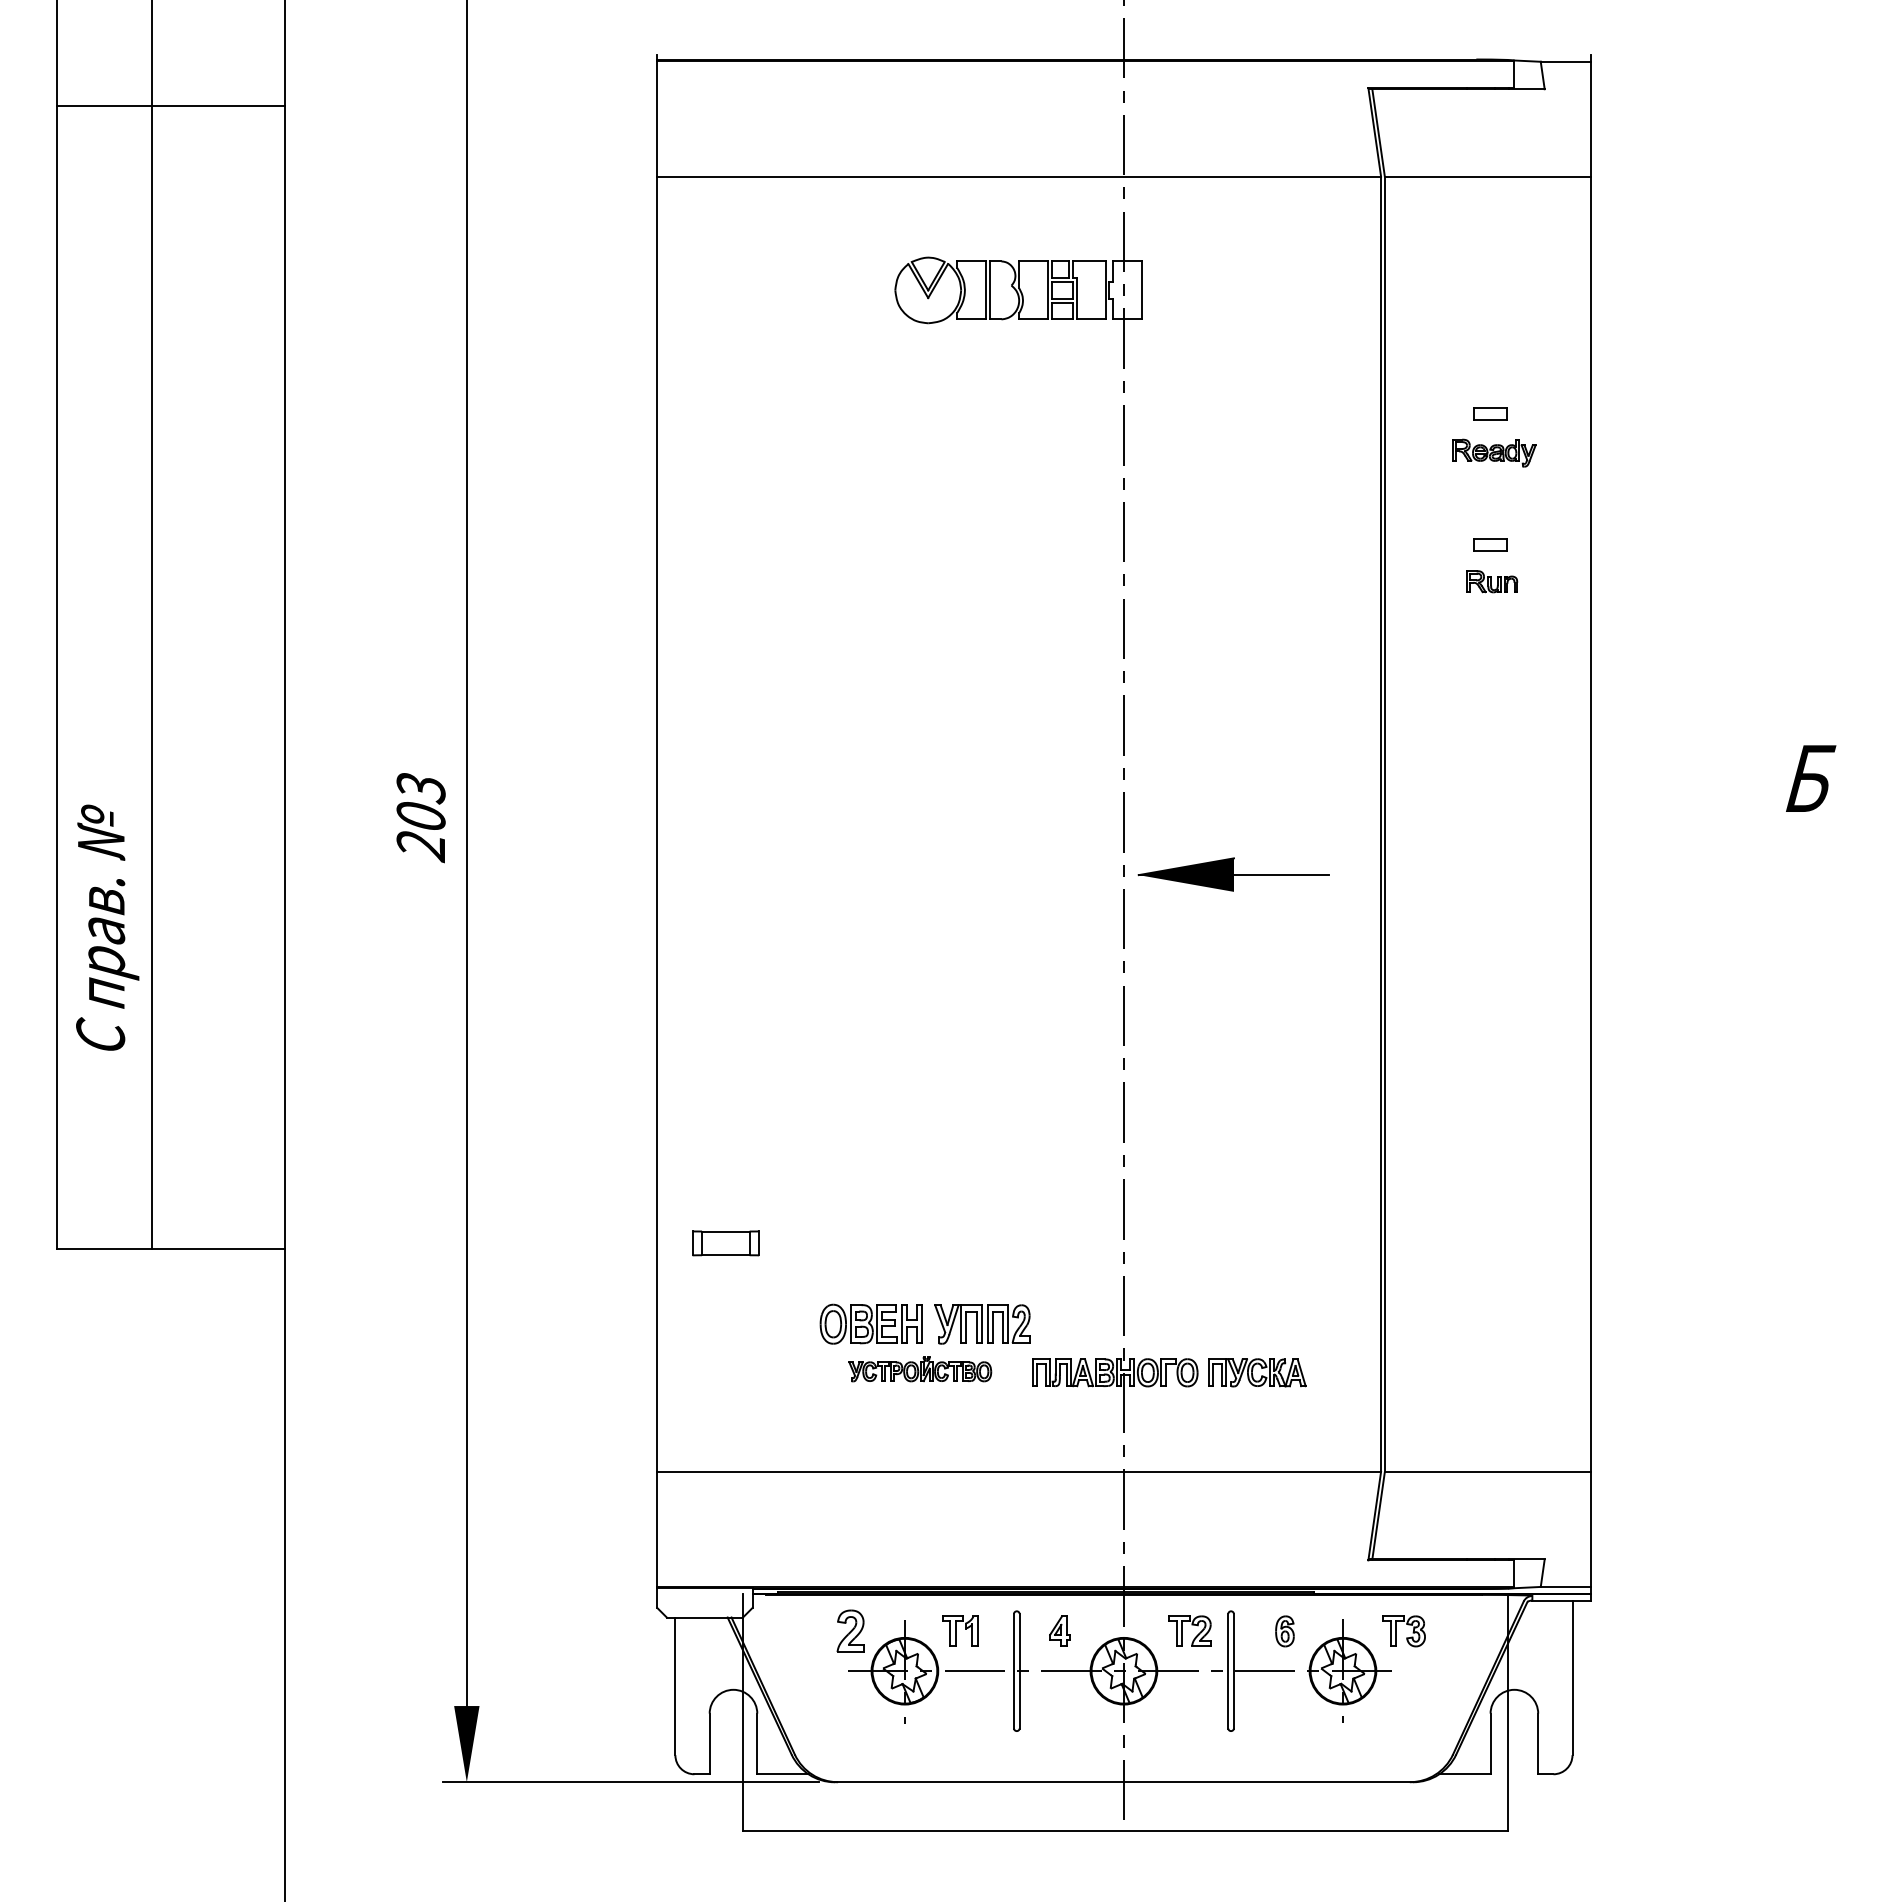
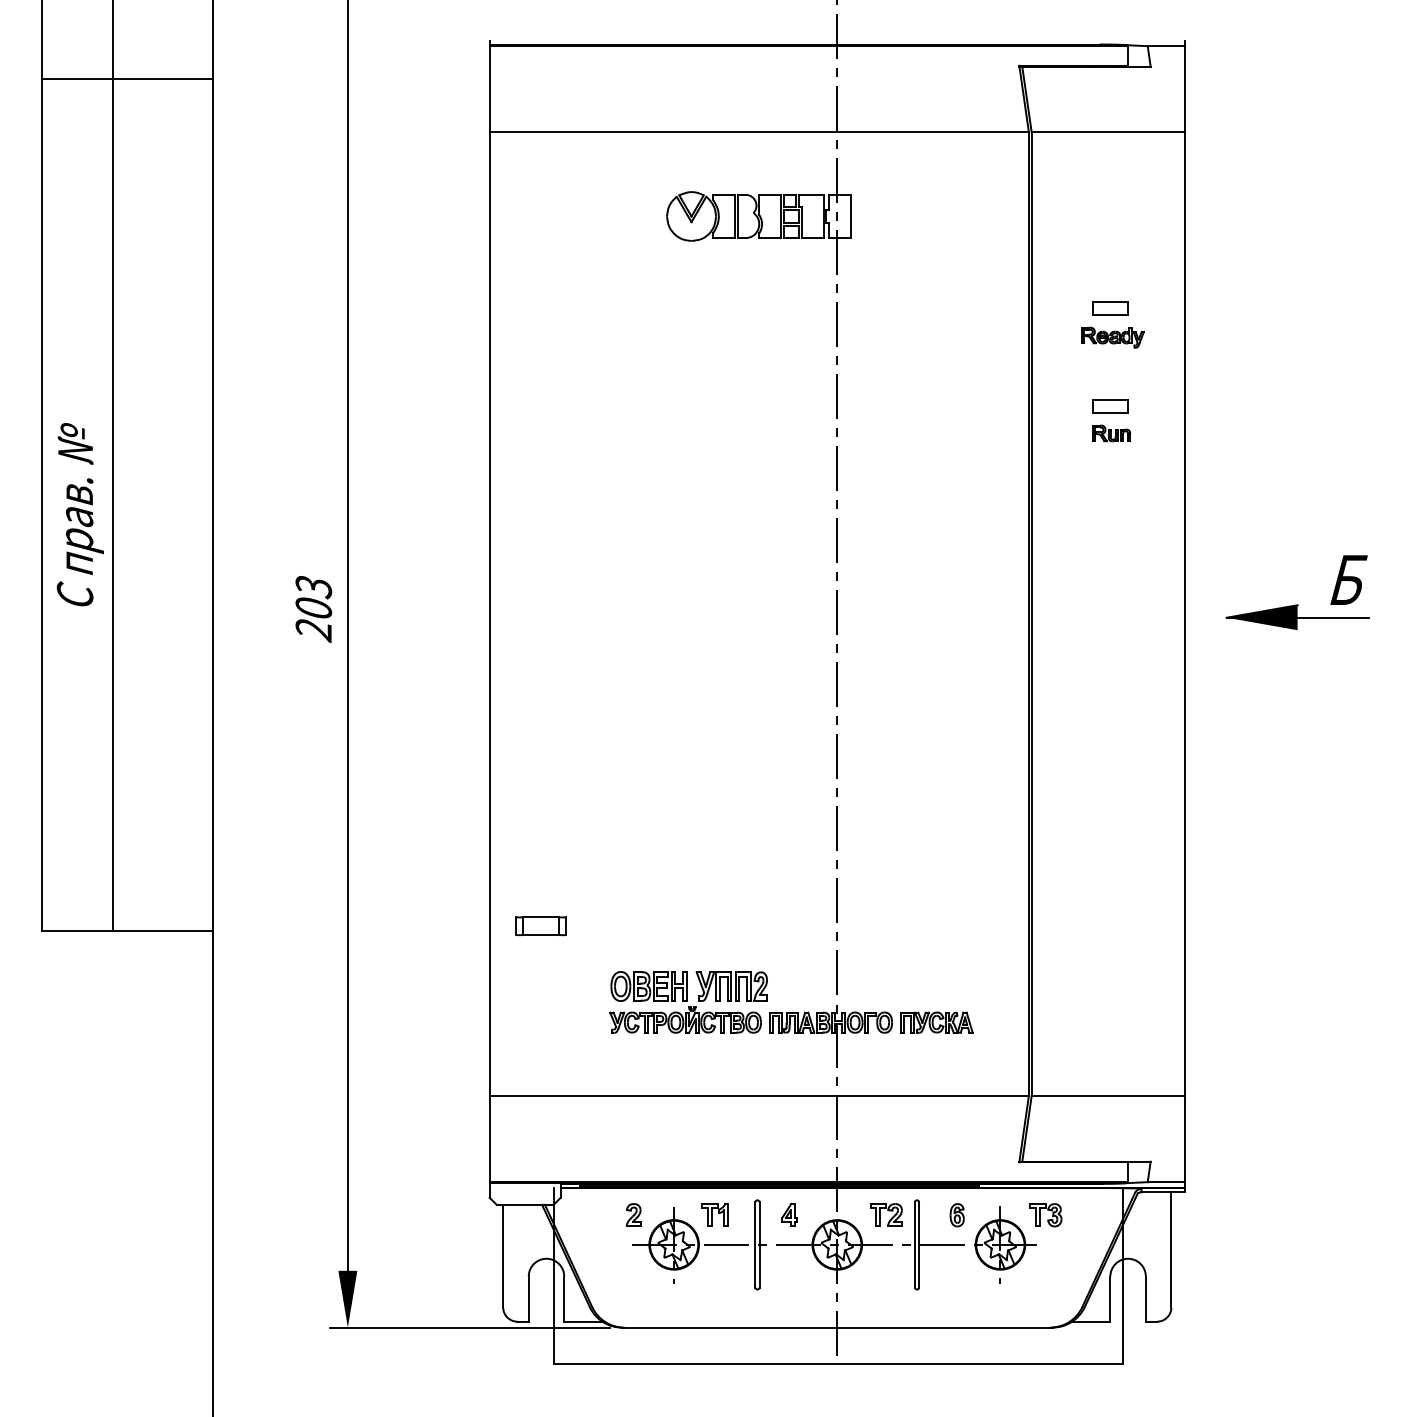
part: (1490, 413) -> (1110, 308), size x1.43
part: (1490, 545) -> (1110, 406), size x1.43
part: (1233, 874) -> (1297, 617), moved
text: (107, 927) -> (80, 514), moved
part: (920, 1369) -> (685, 1020), size x1.43
part: (850, 1630) -> (633, 1214), size x0.71

